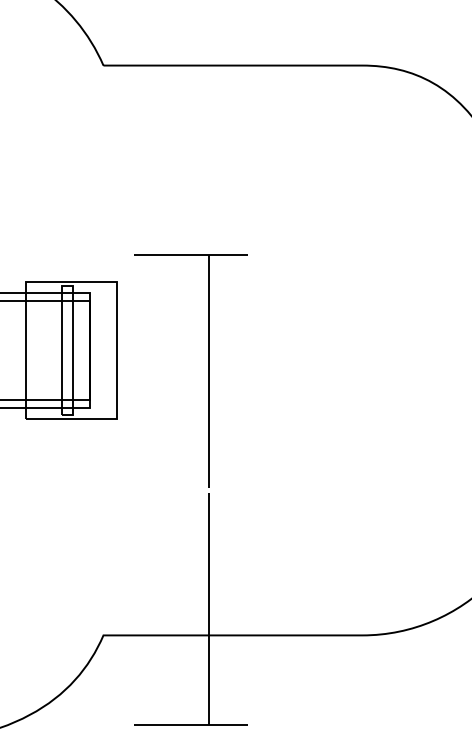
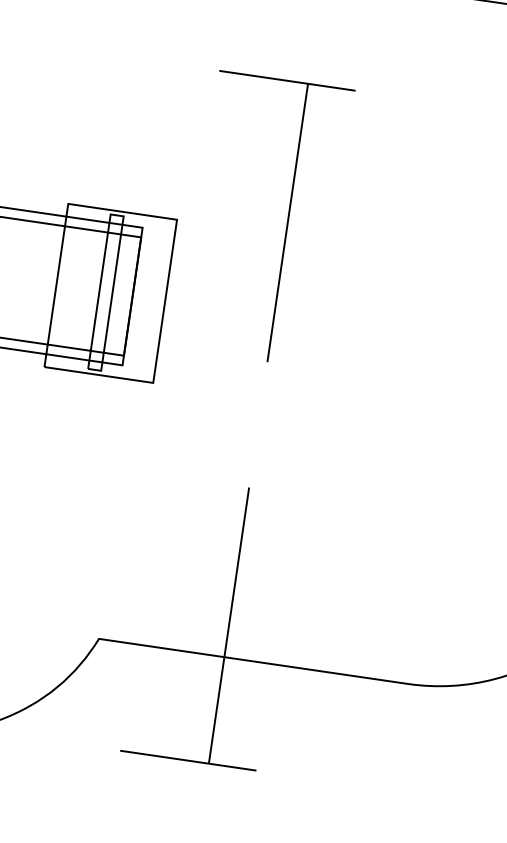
part: (208, 370) -> (287, 221), moved

